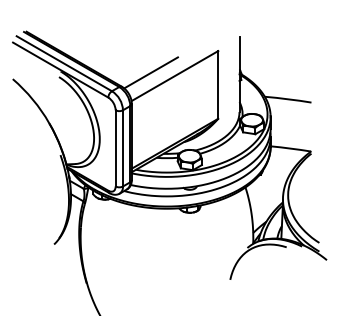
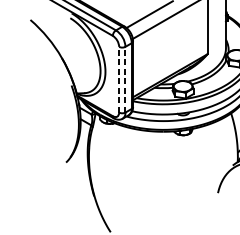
line: (115, 147) -> (119, 78), solid -> dashed
line: (122, 147) -> (125, 78), solid -> dashed

